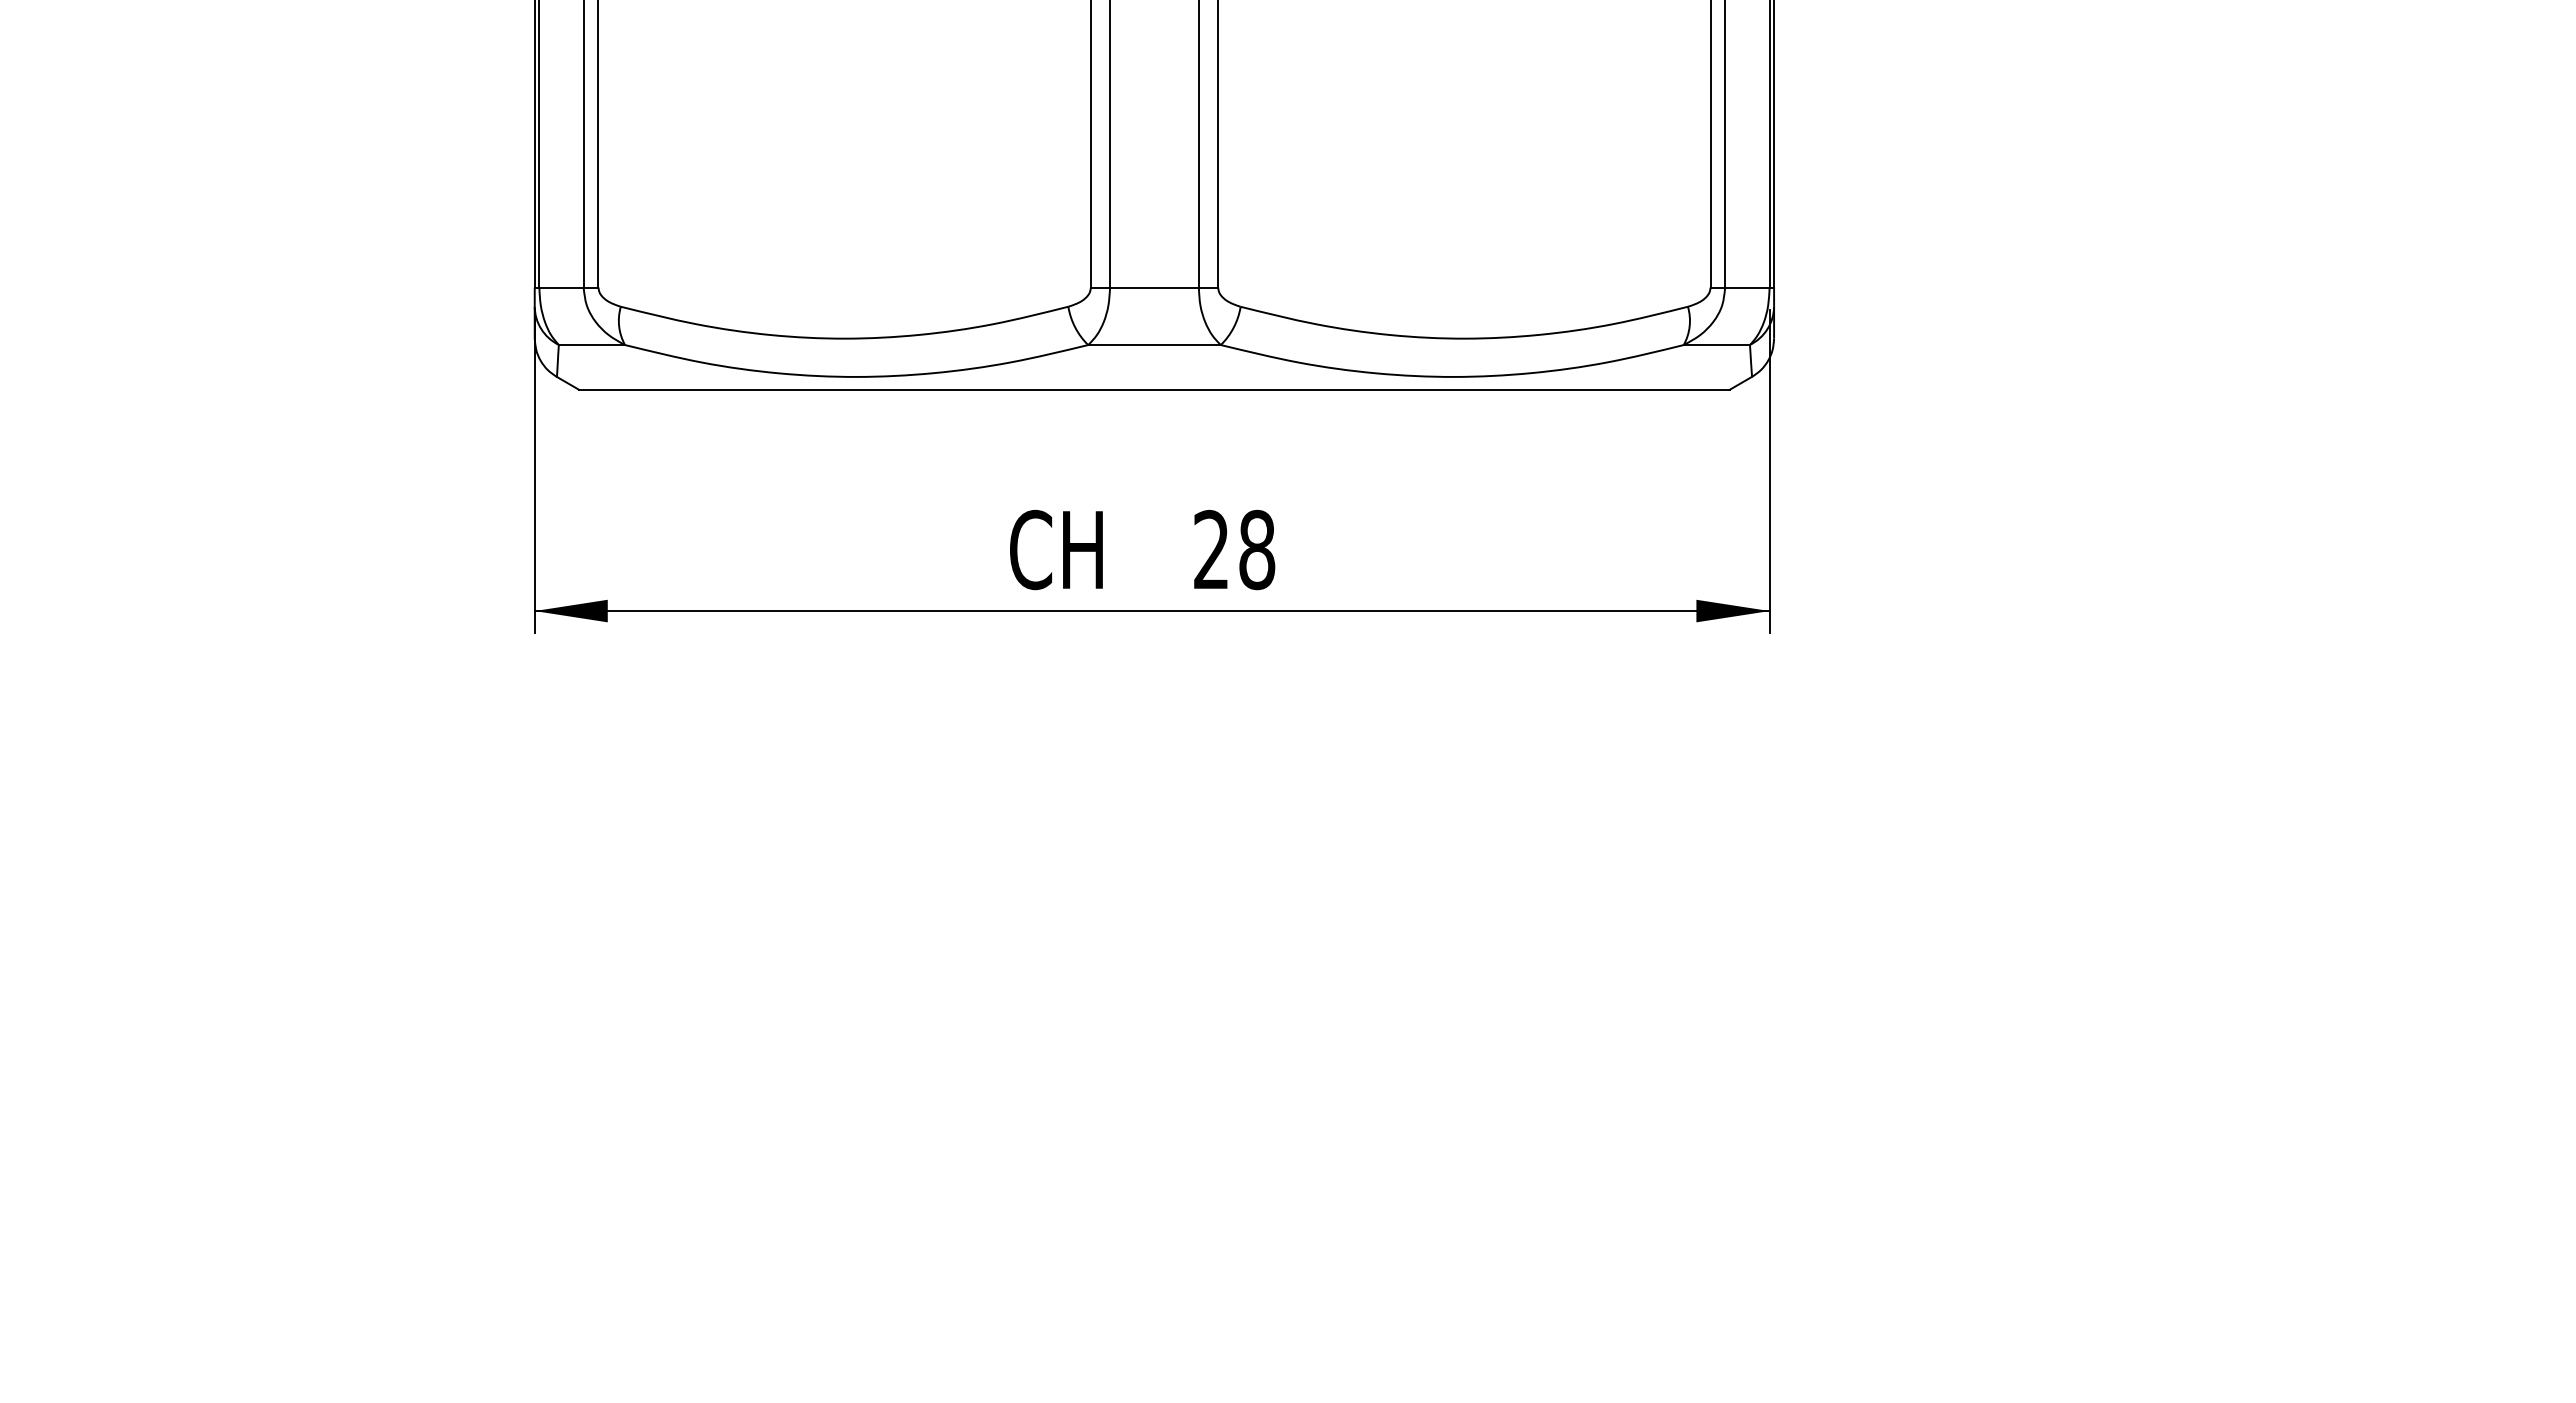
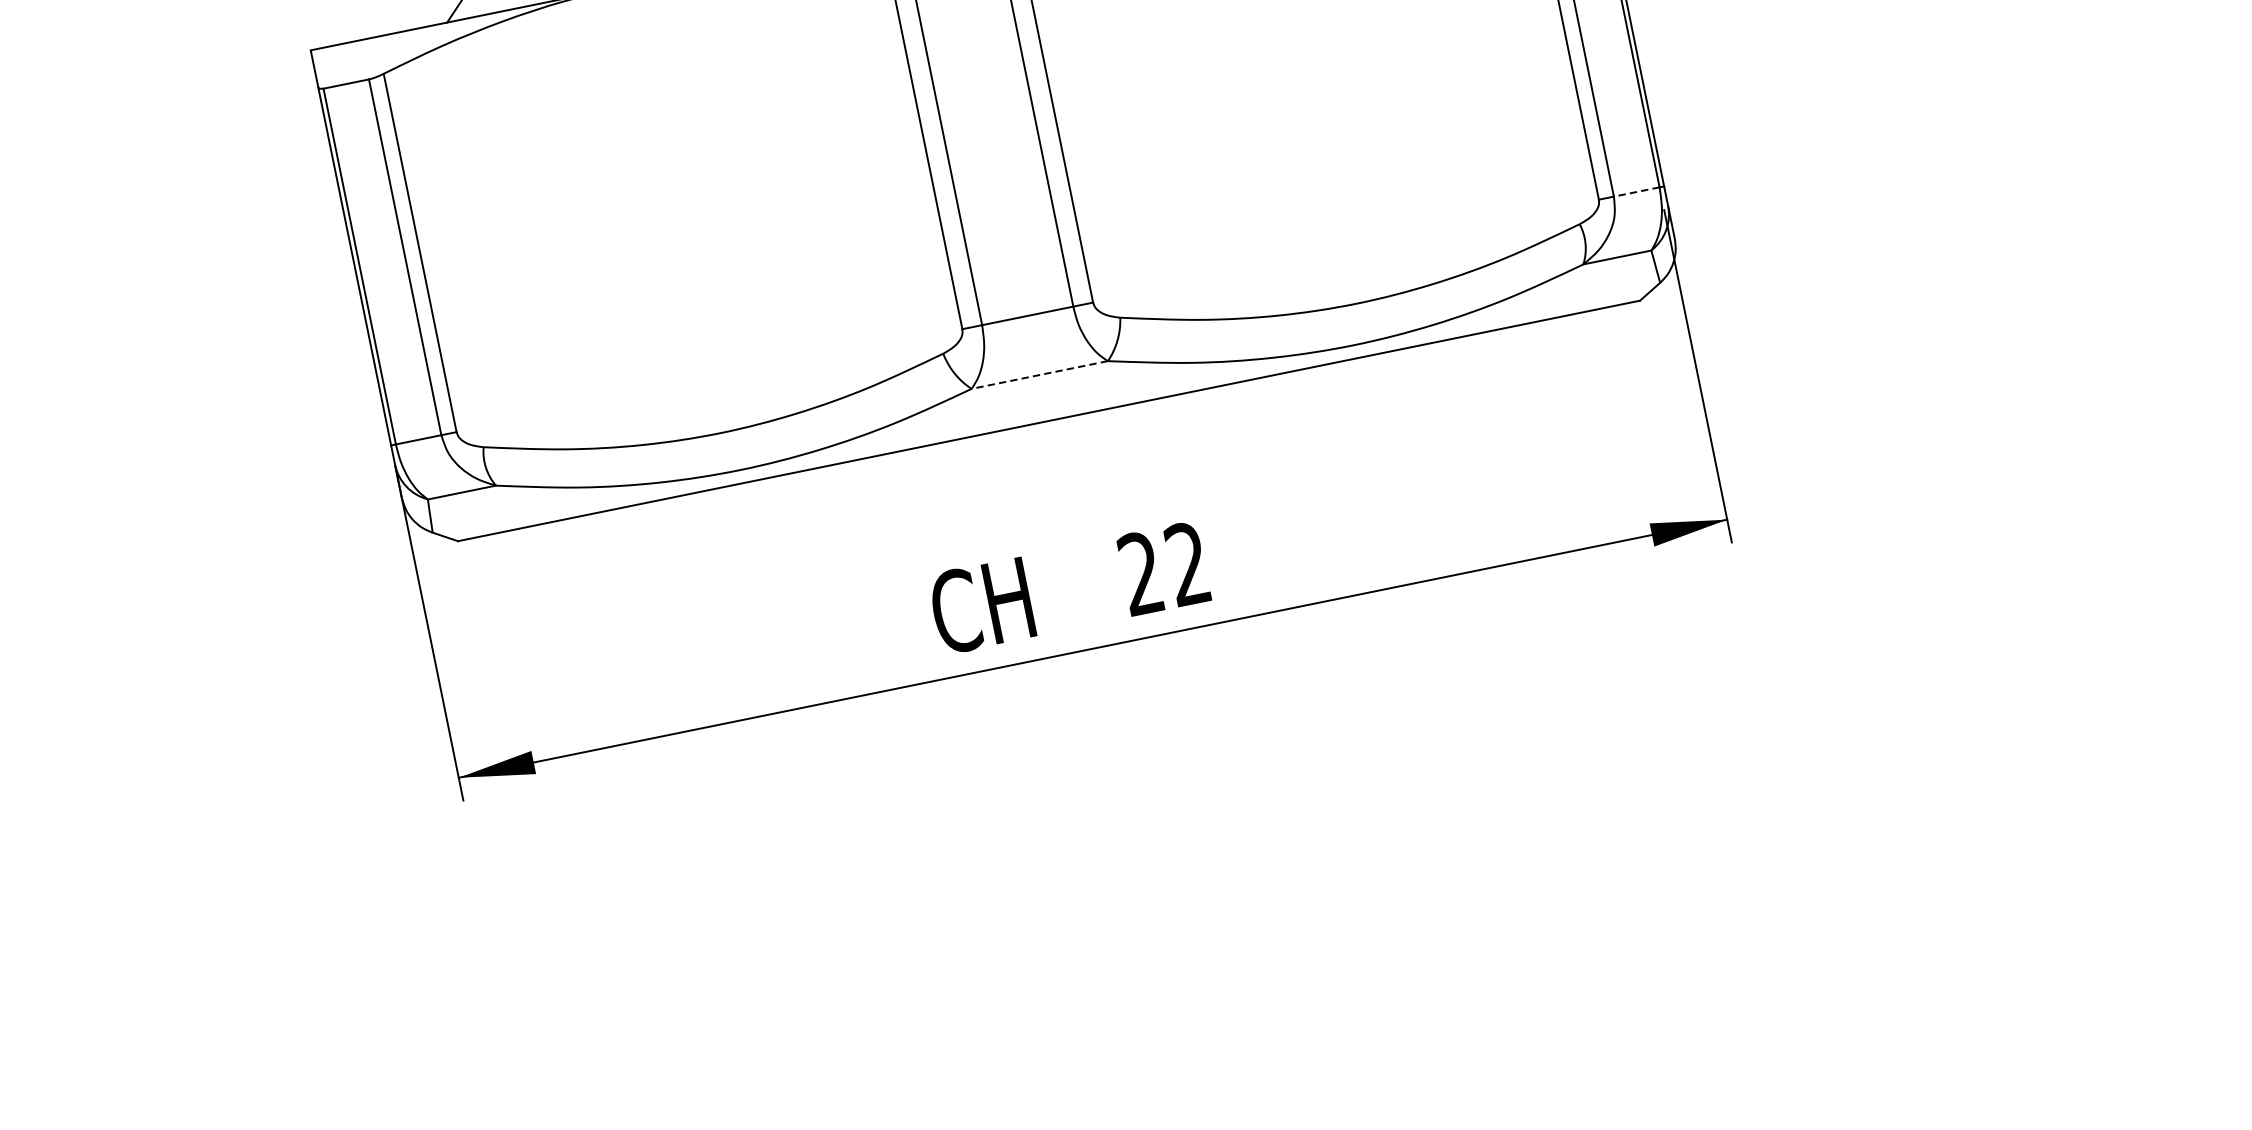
line: (1746, 287) -> (1635, 192), solid -> dashed
line: (1154, 345) -> (1039, 375), solid -> dashed
text: (1257, 549) -> (1188, 563), 28 -> 22

